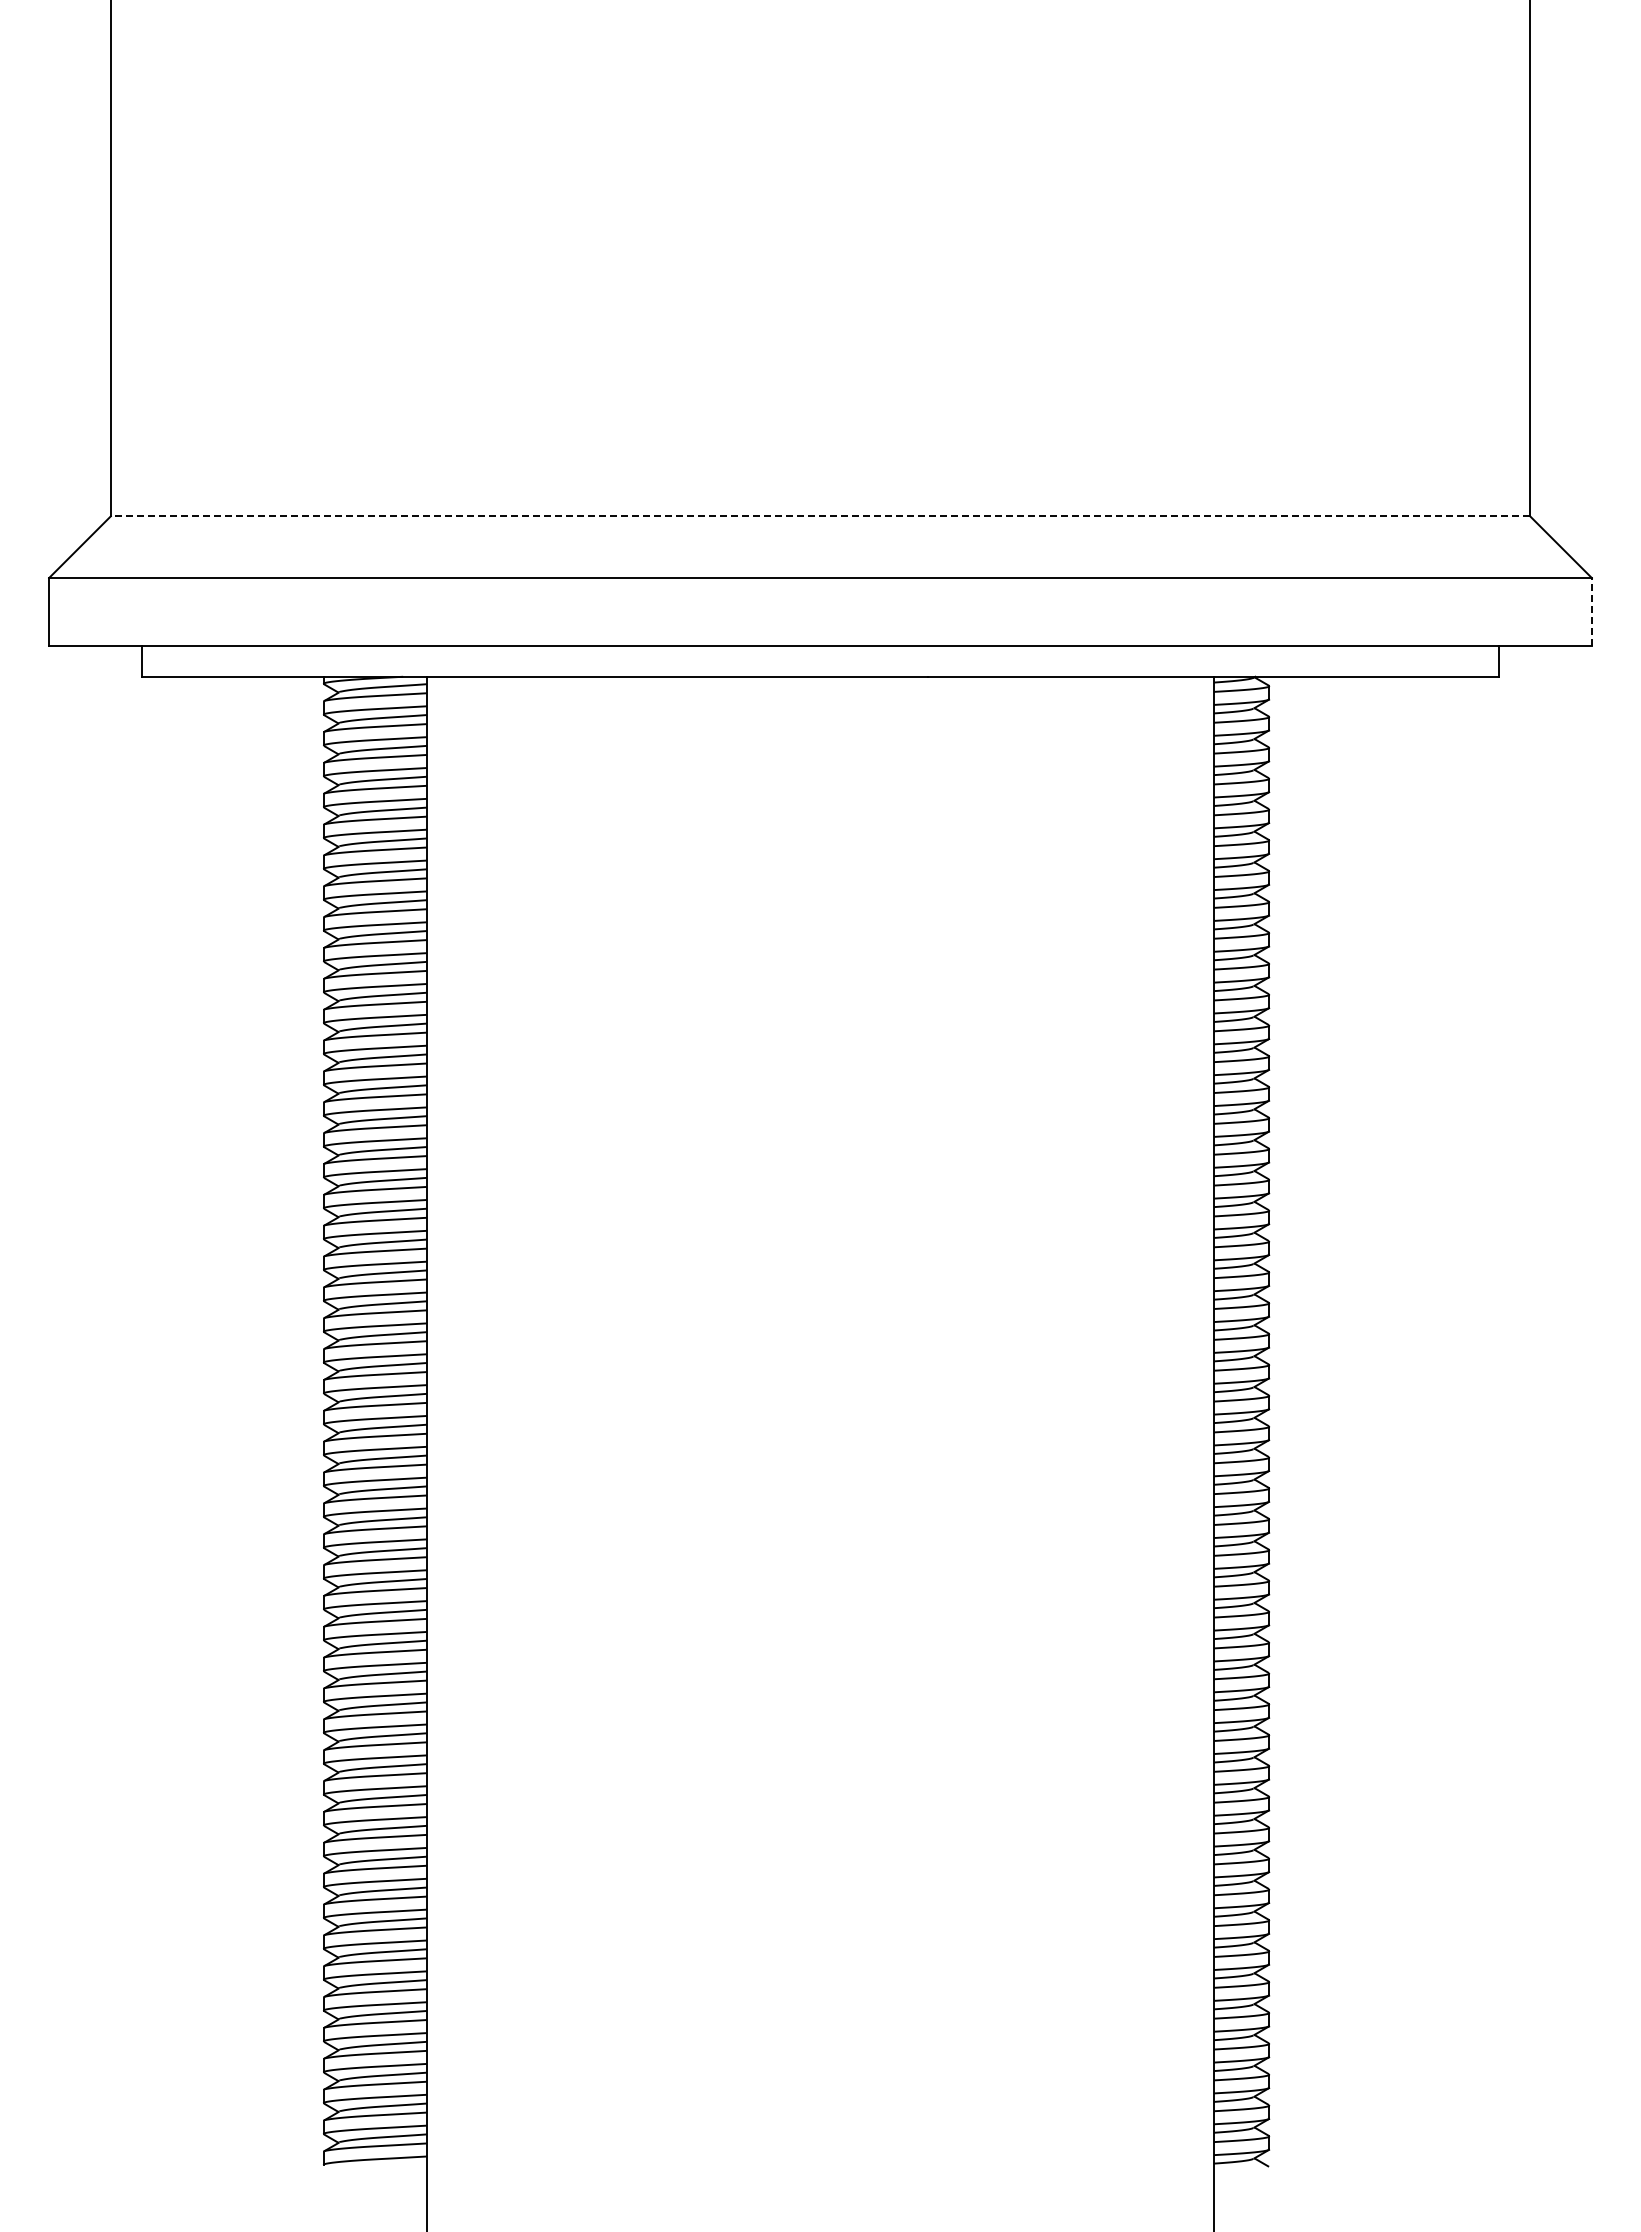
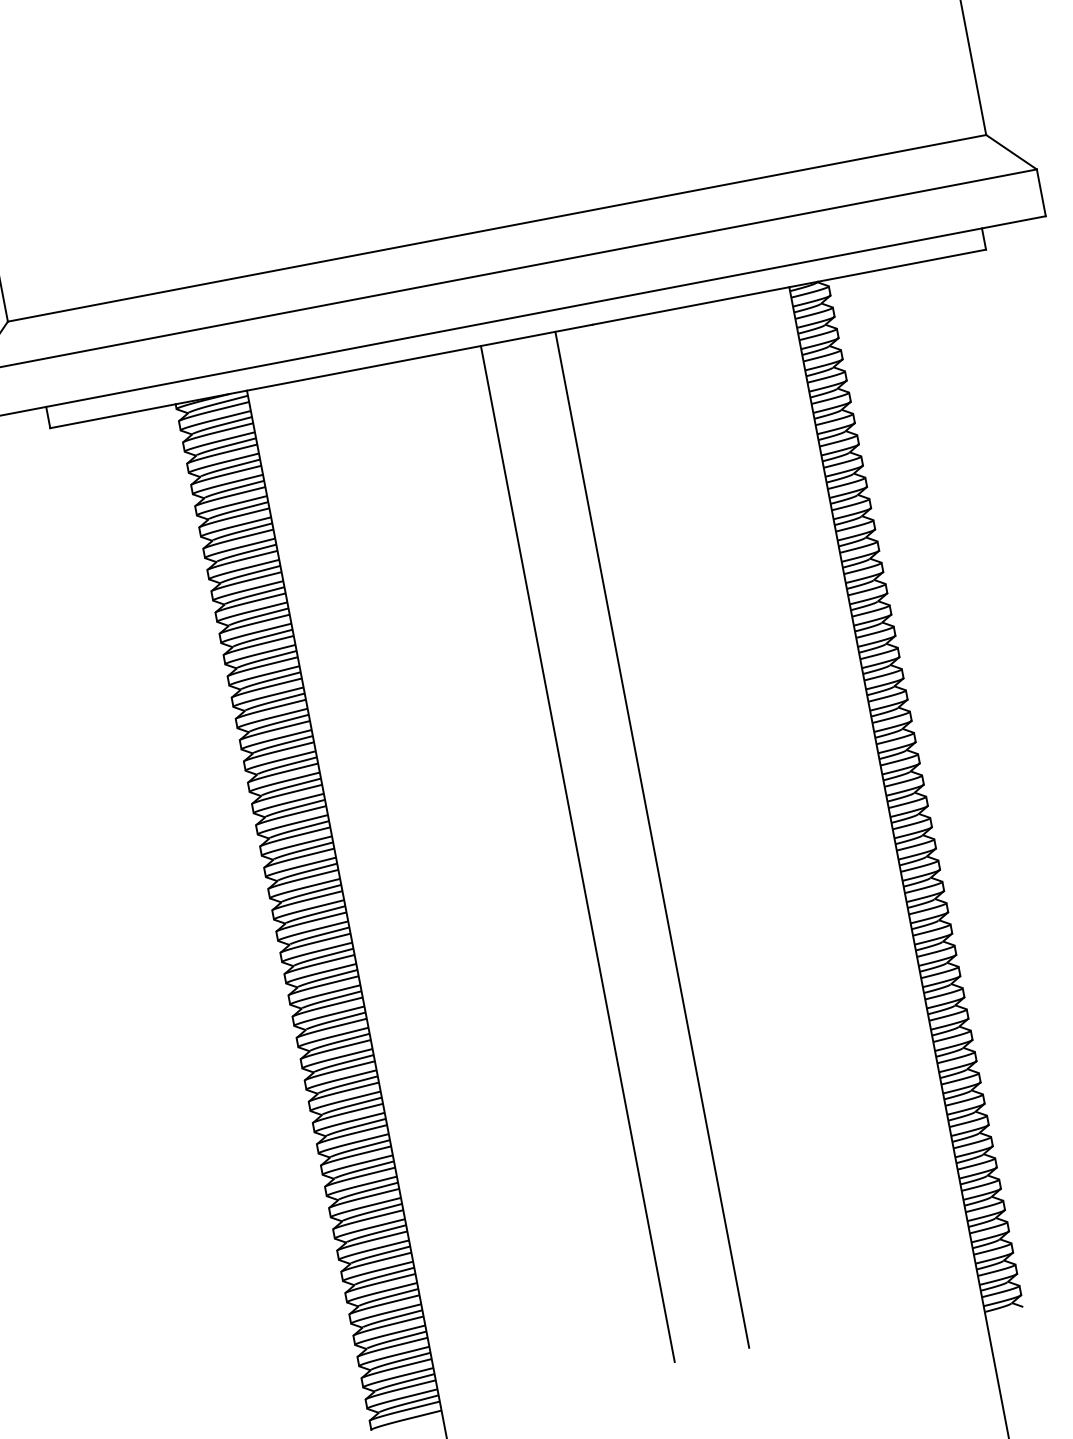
line: (820, 516) -> (497, 228), dashed -> solid
line: (1591, 611) -> (1041, 192), dashed -> solid
line: (766, 1413) -> (577, 853), added
line: (874, 1413) -> (652, 839), added

